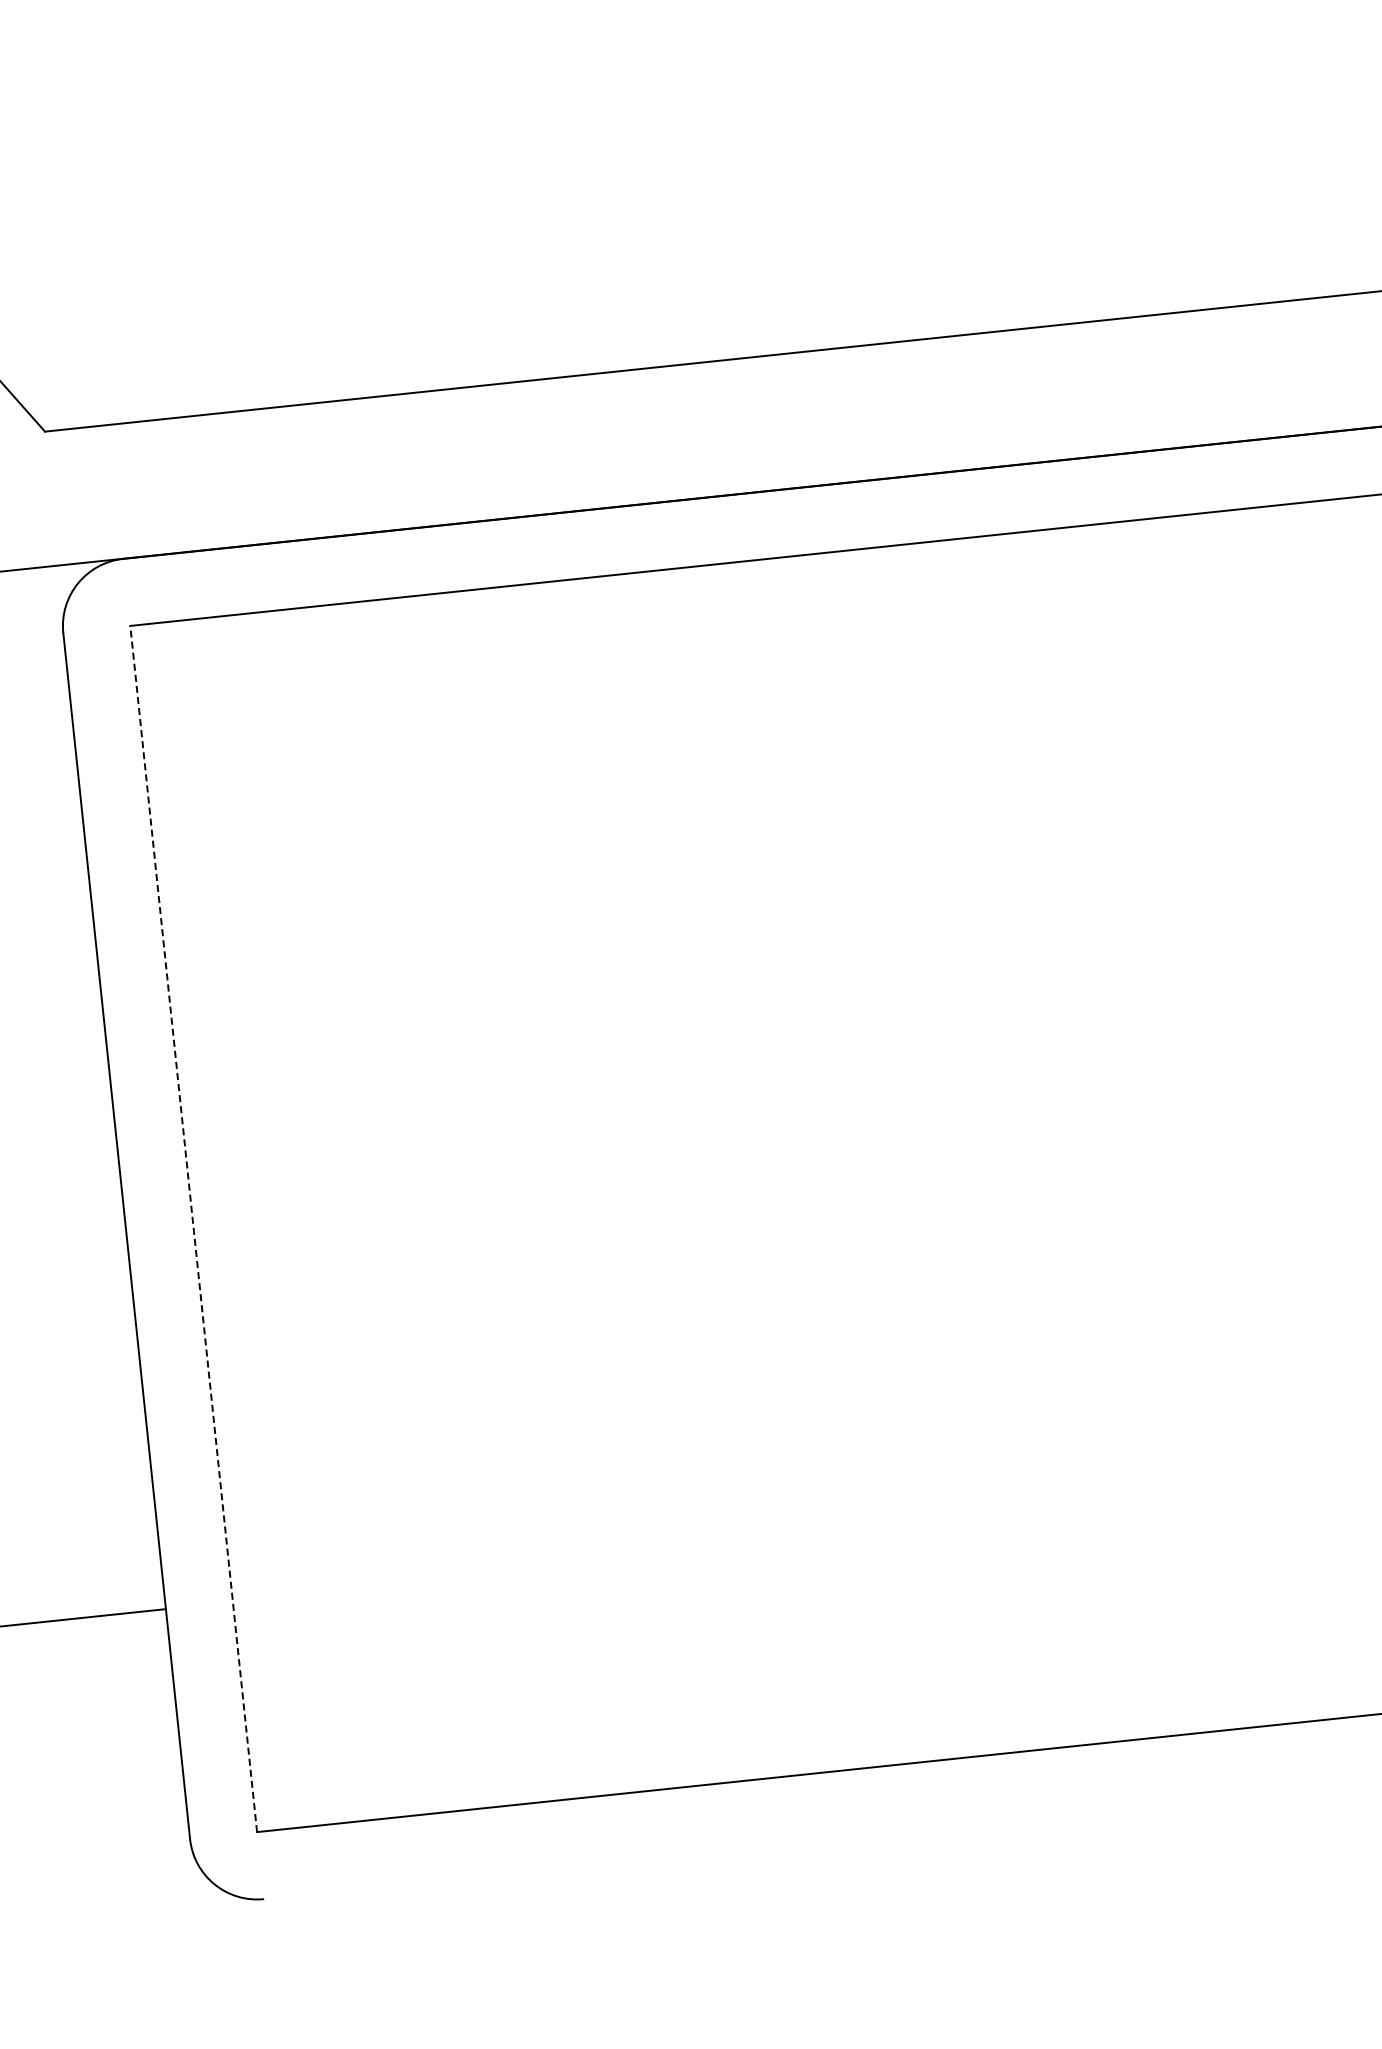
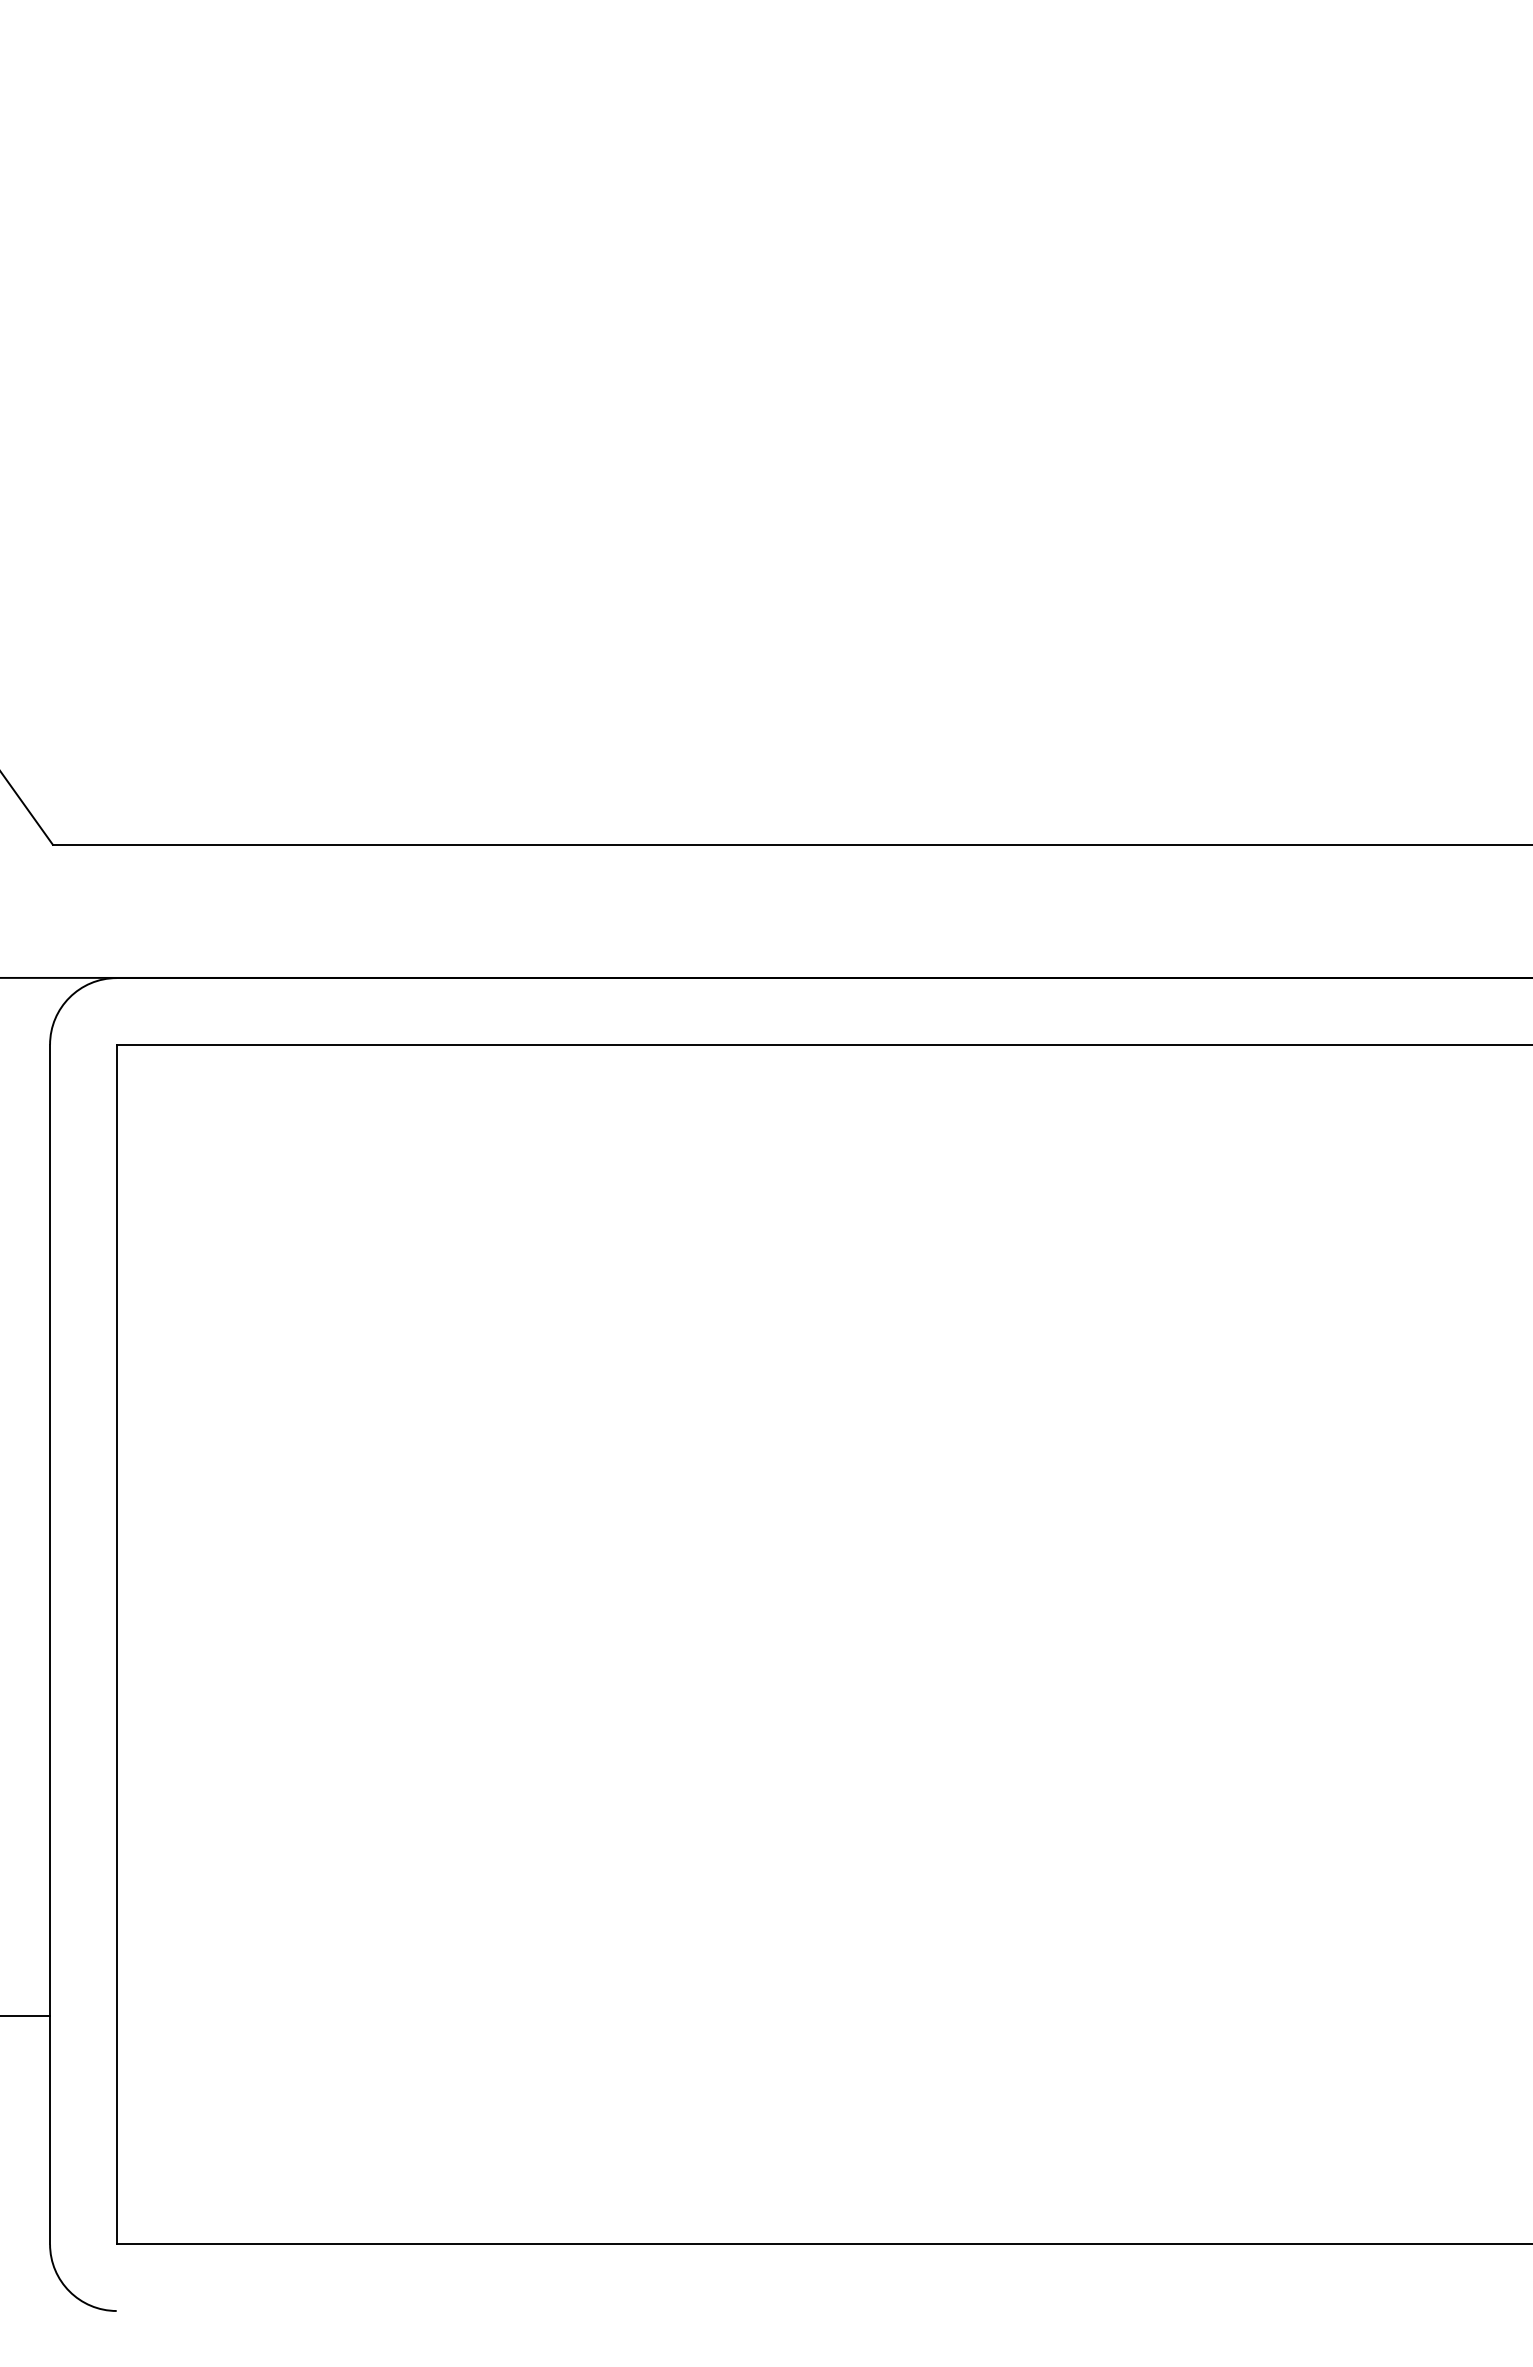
line: (193, 1229) -> (116, 1644), dashed -> solid

